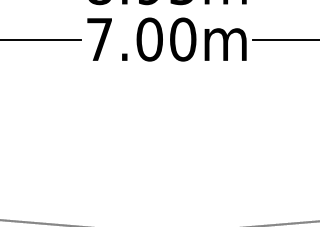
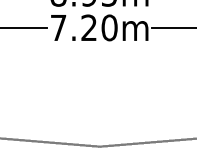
text: (150, 38) -> (89, 27), 7.00m -> 7.20m

